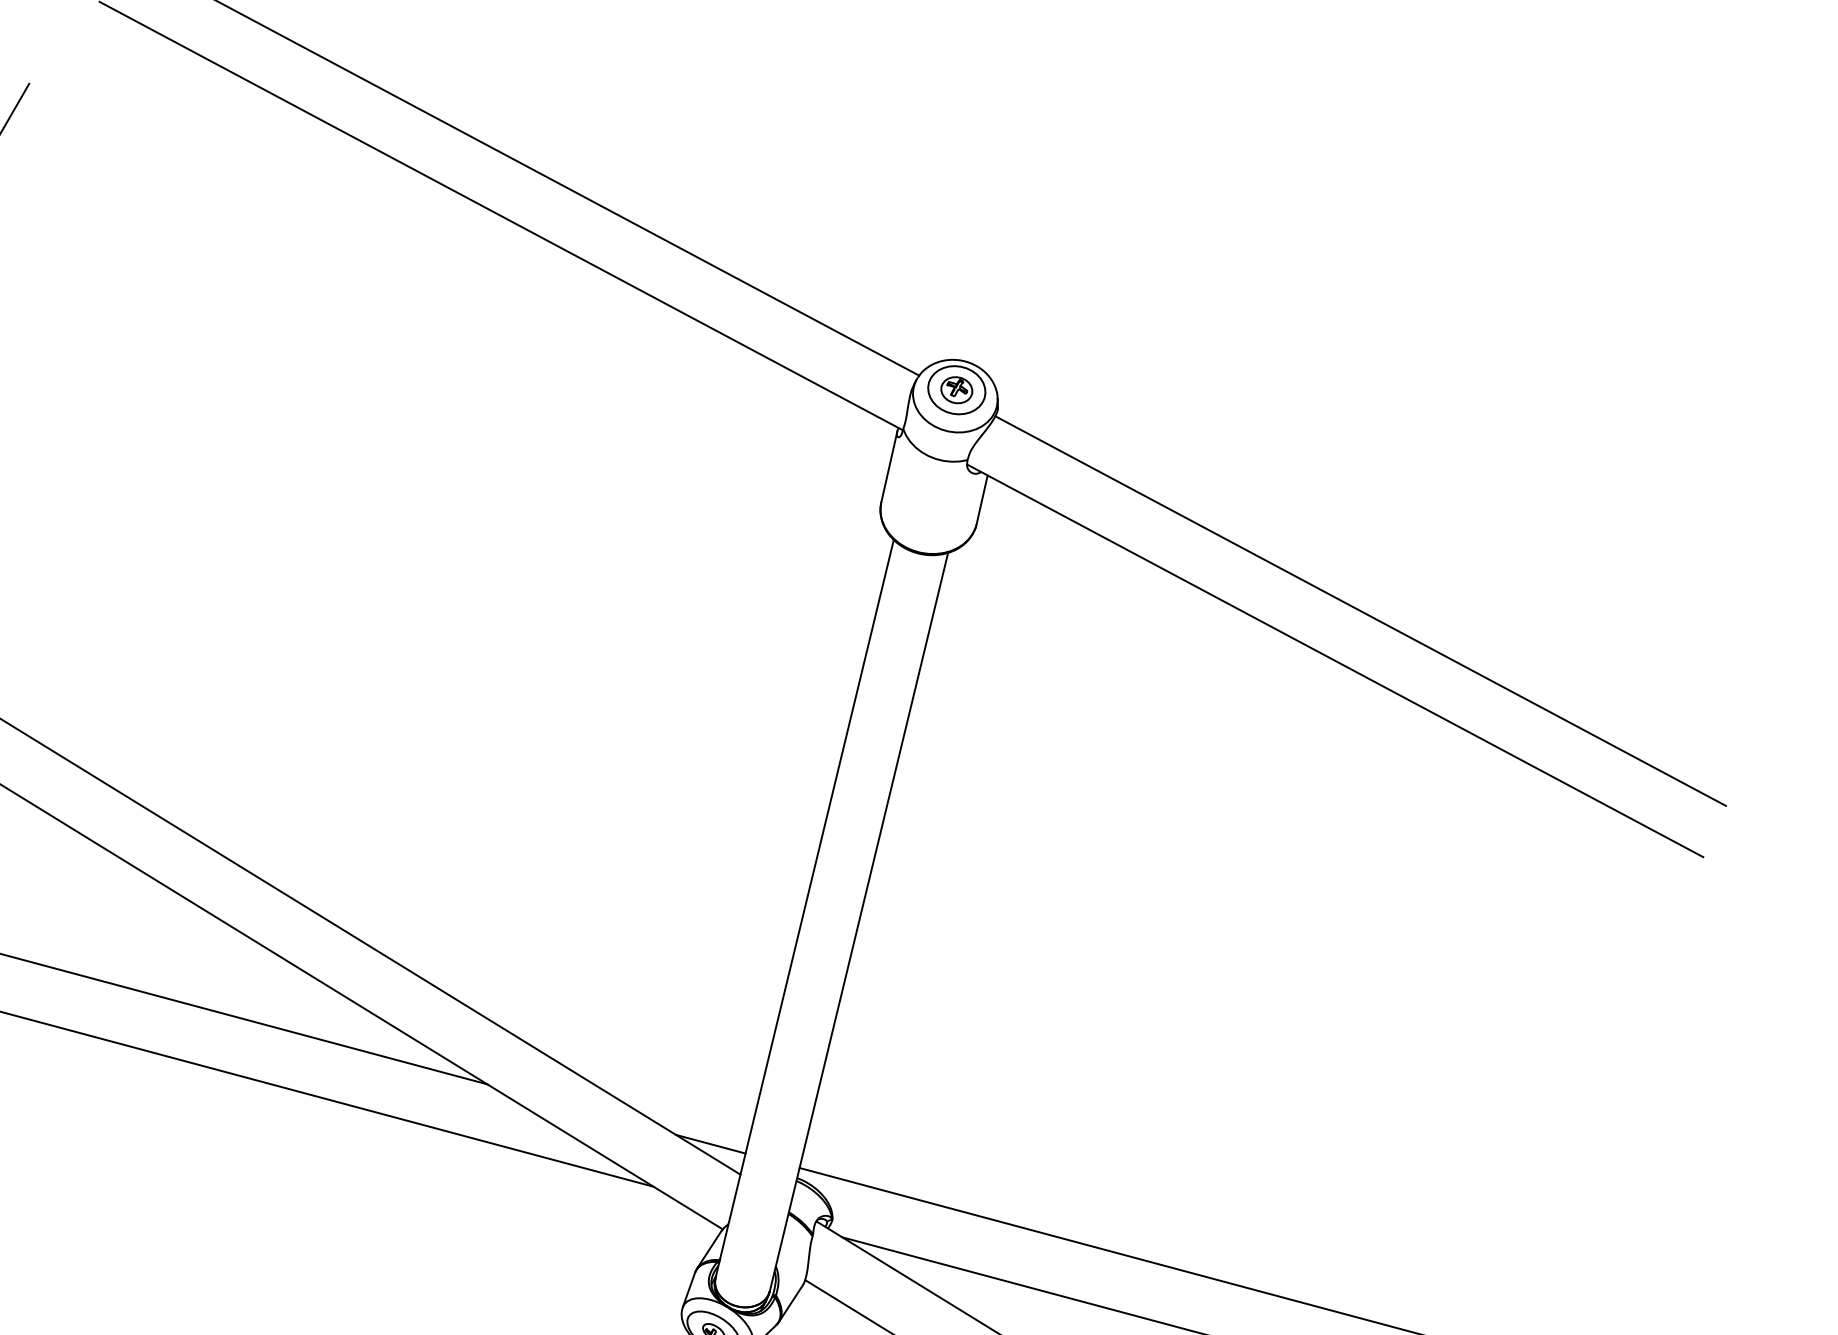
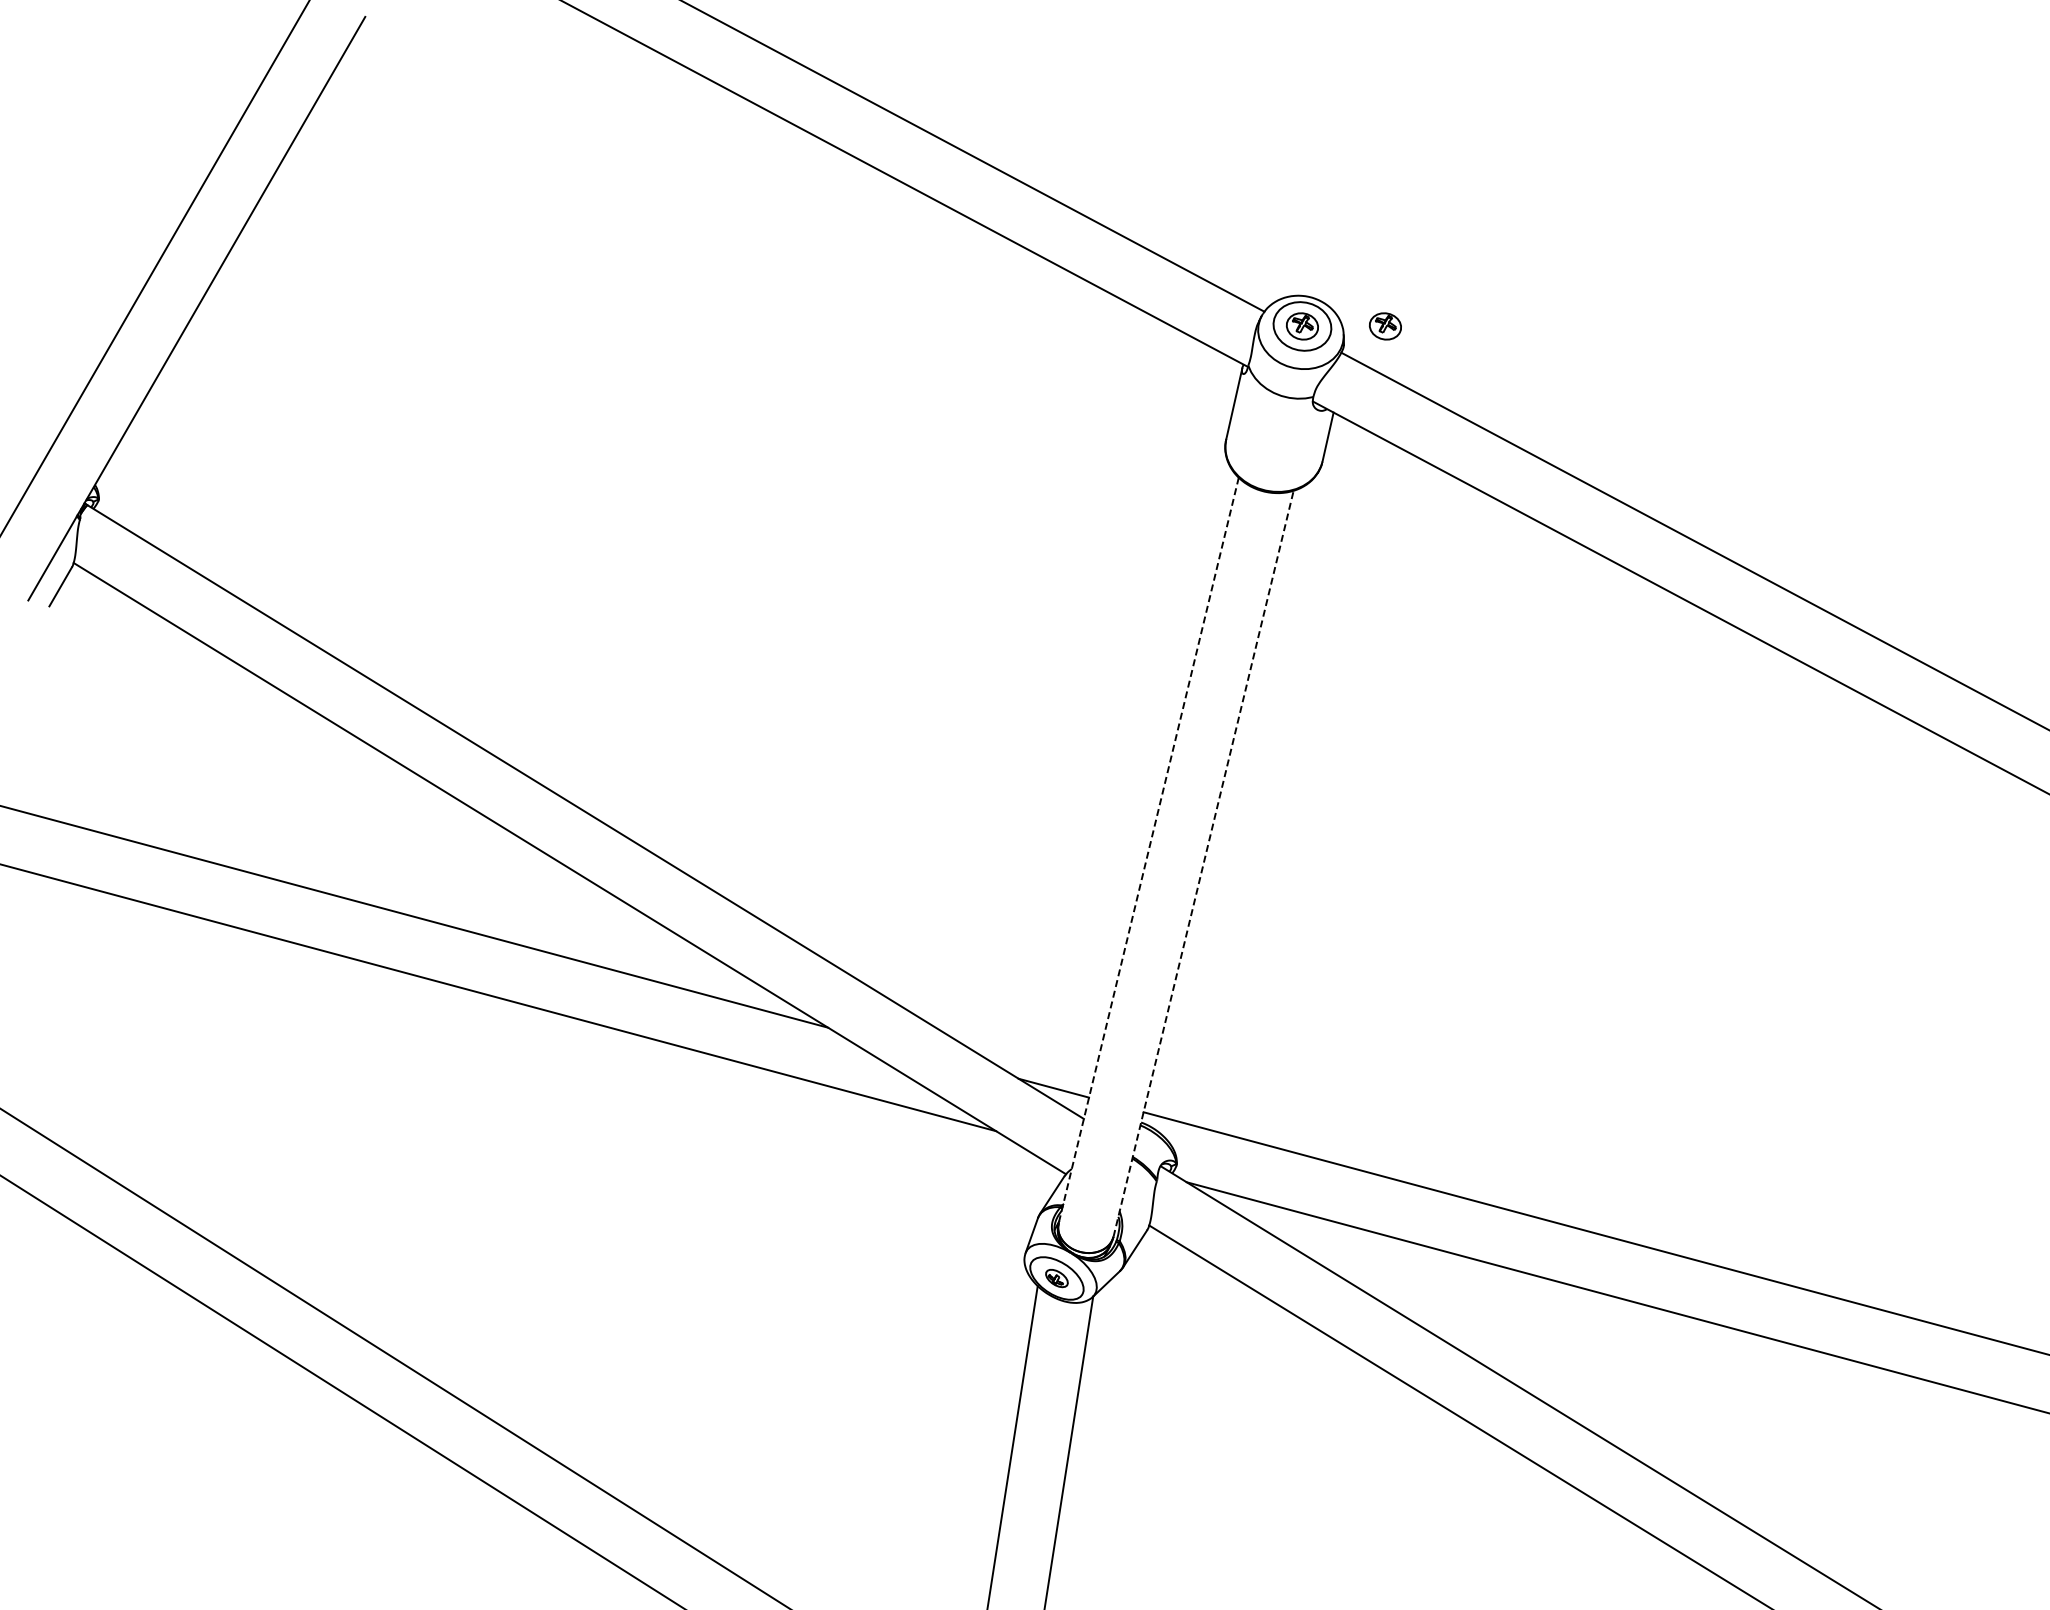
part: (1039, 390) -> (1385, 326), added
line: (804, 908) -> (1148, 850), solid -> dashed
line: (858, 921) -> (1203, 863), solid -> dashed

